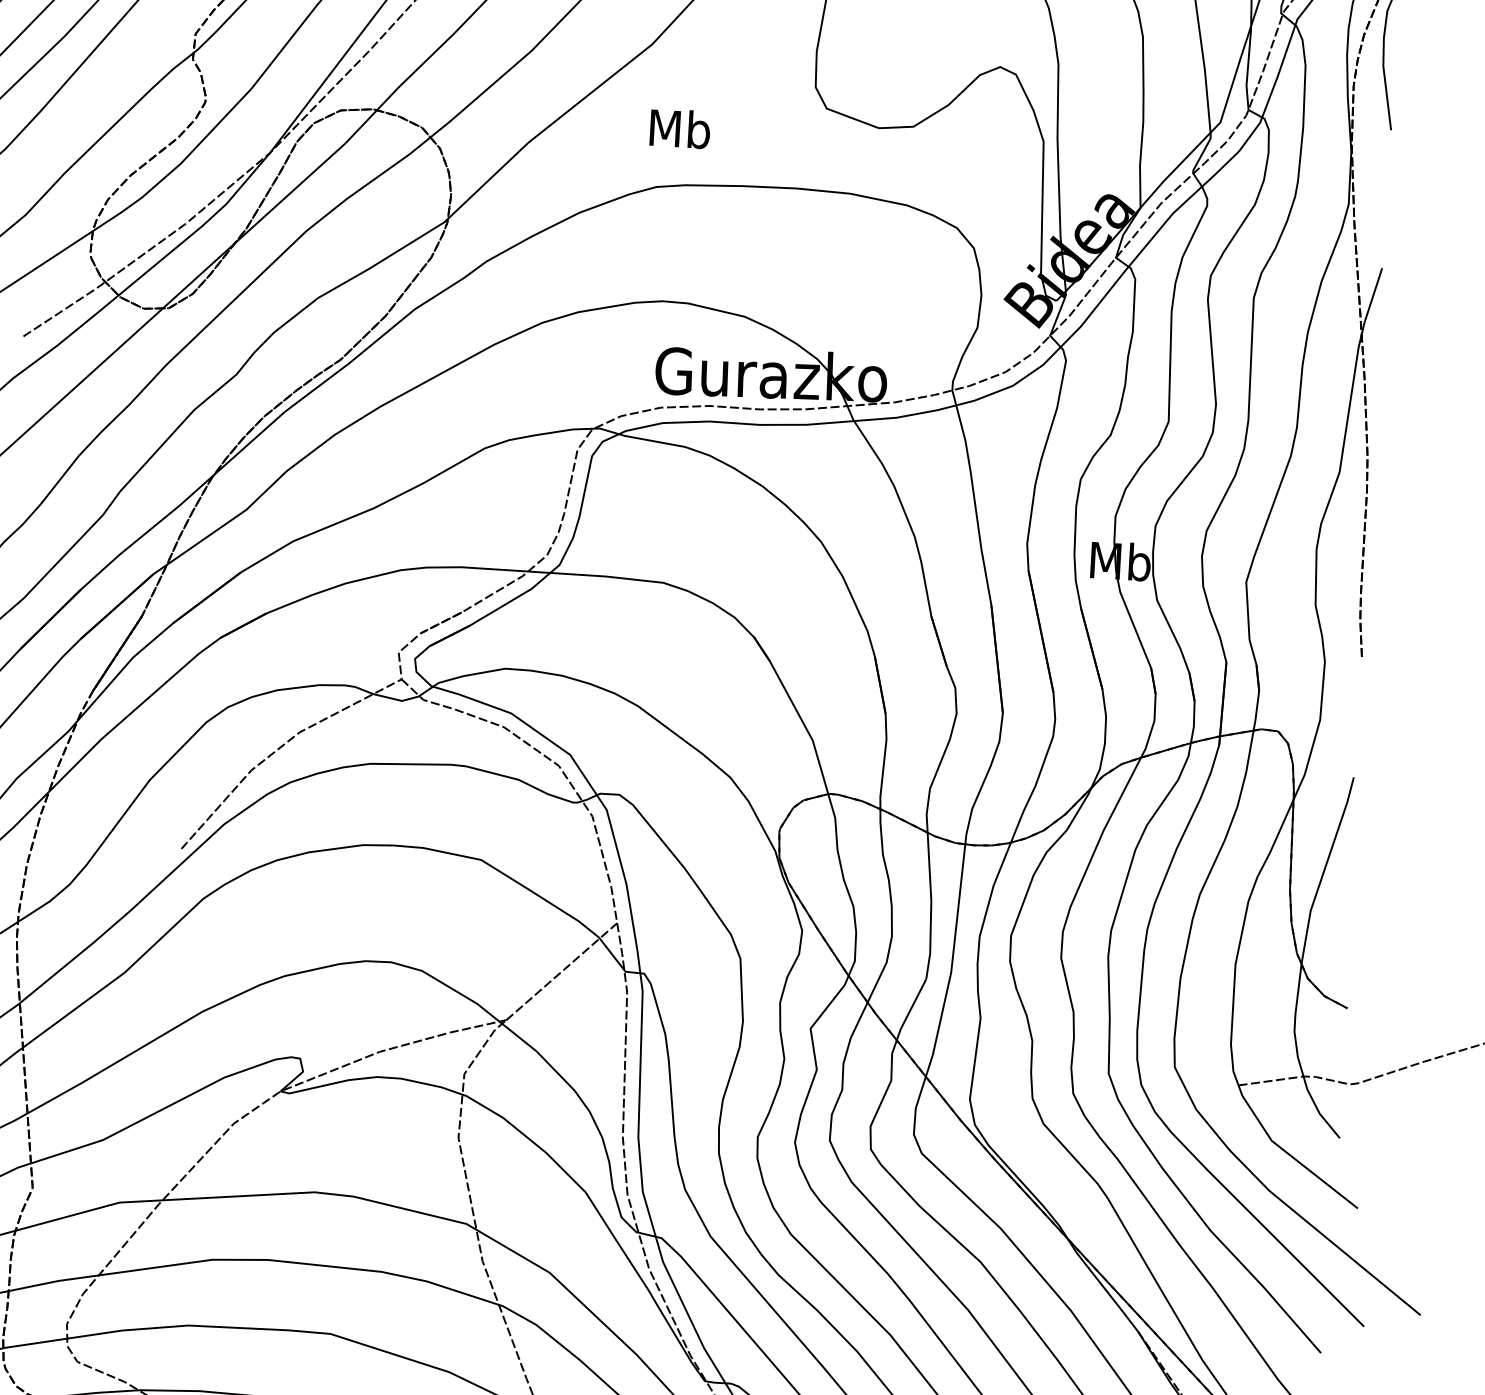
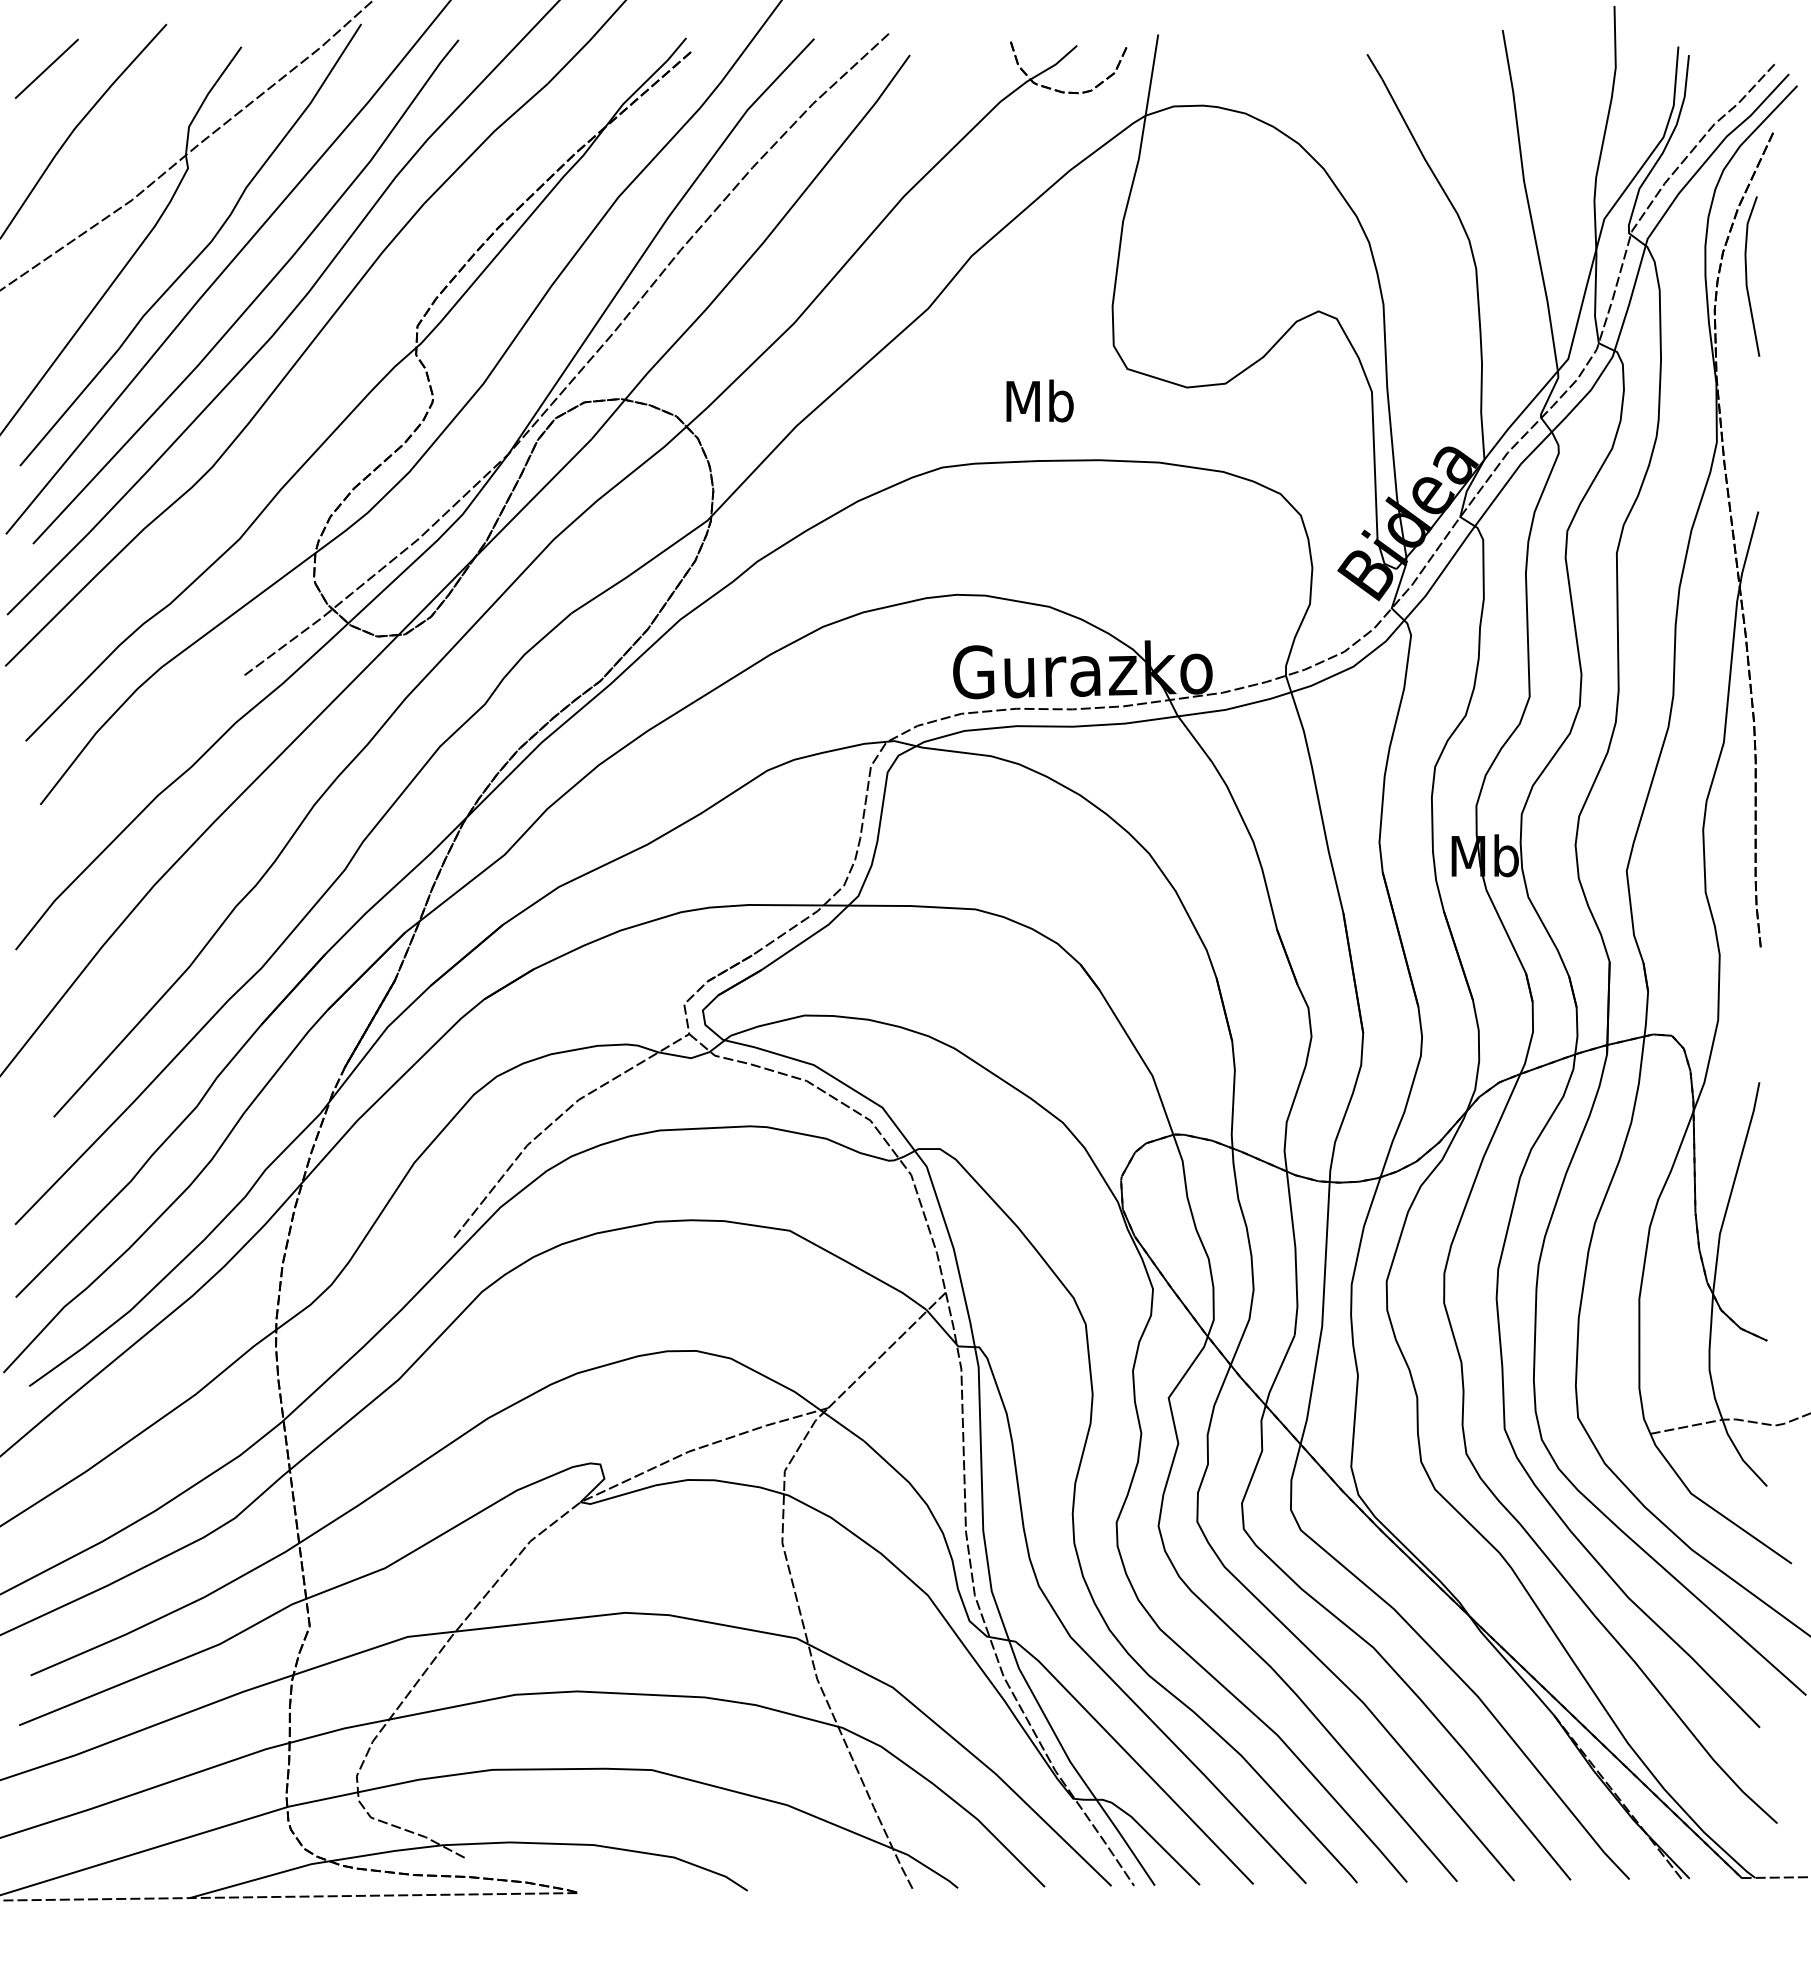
text: (679, 128) -> (1039, 400), moved

